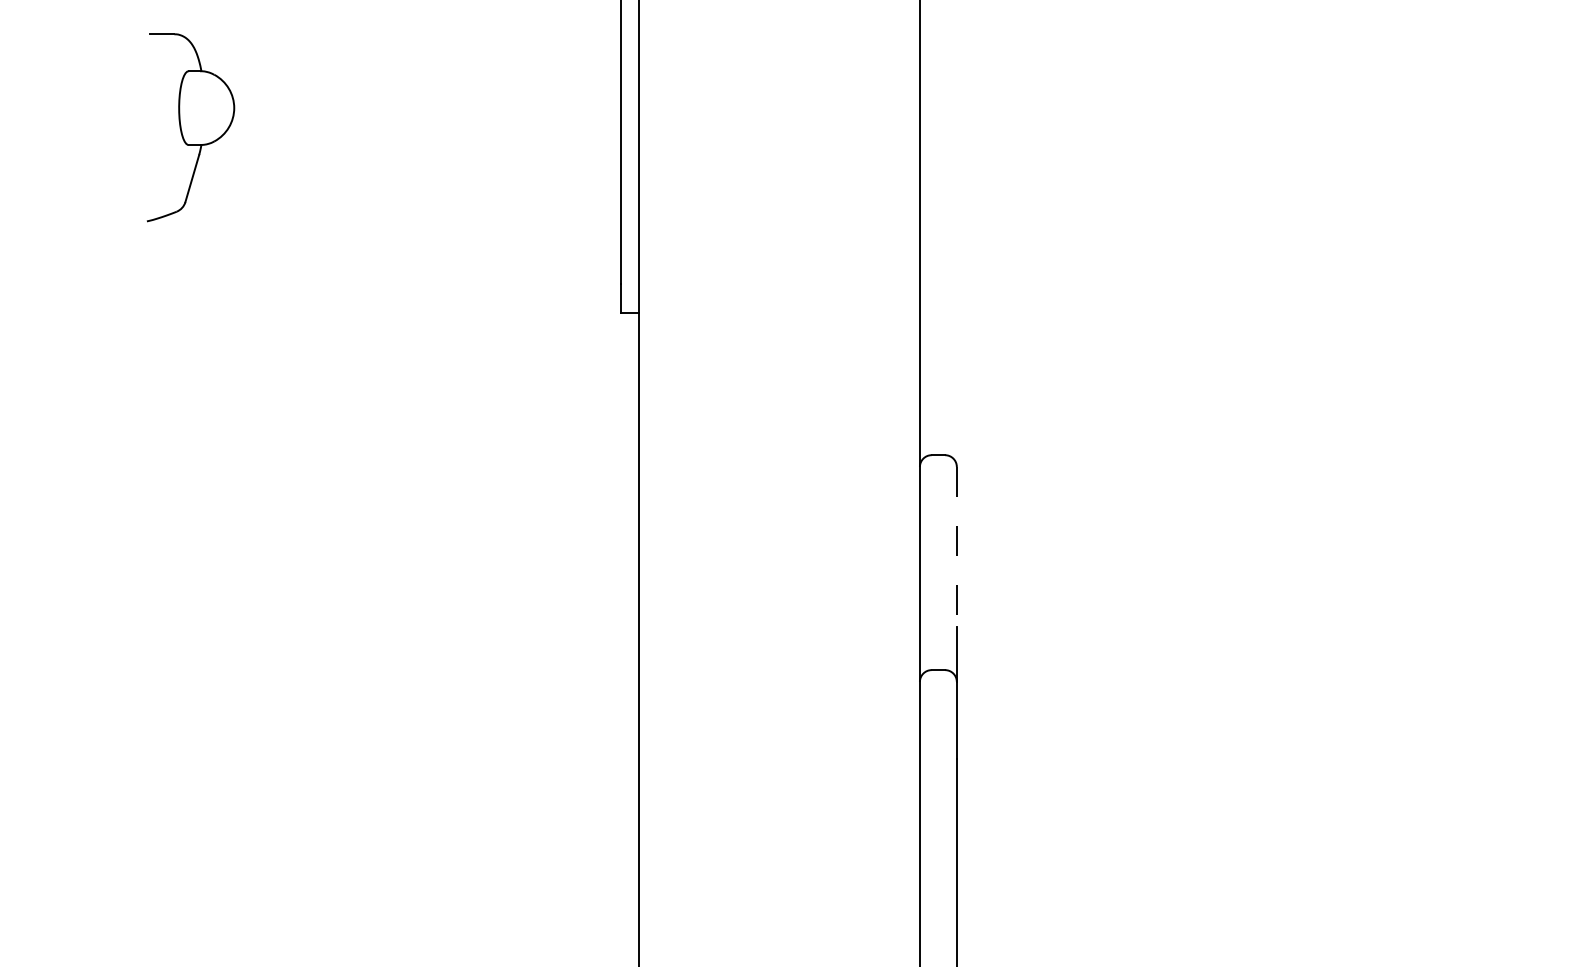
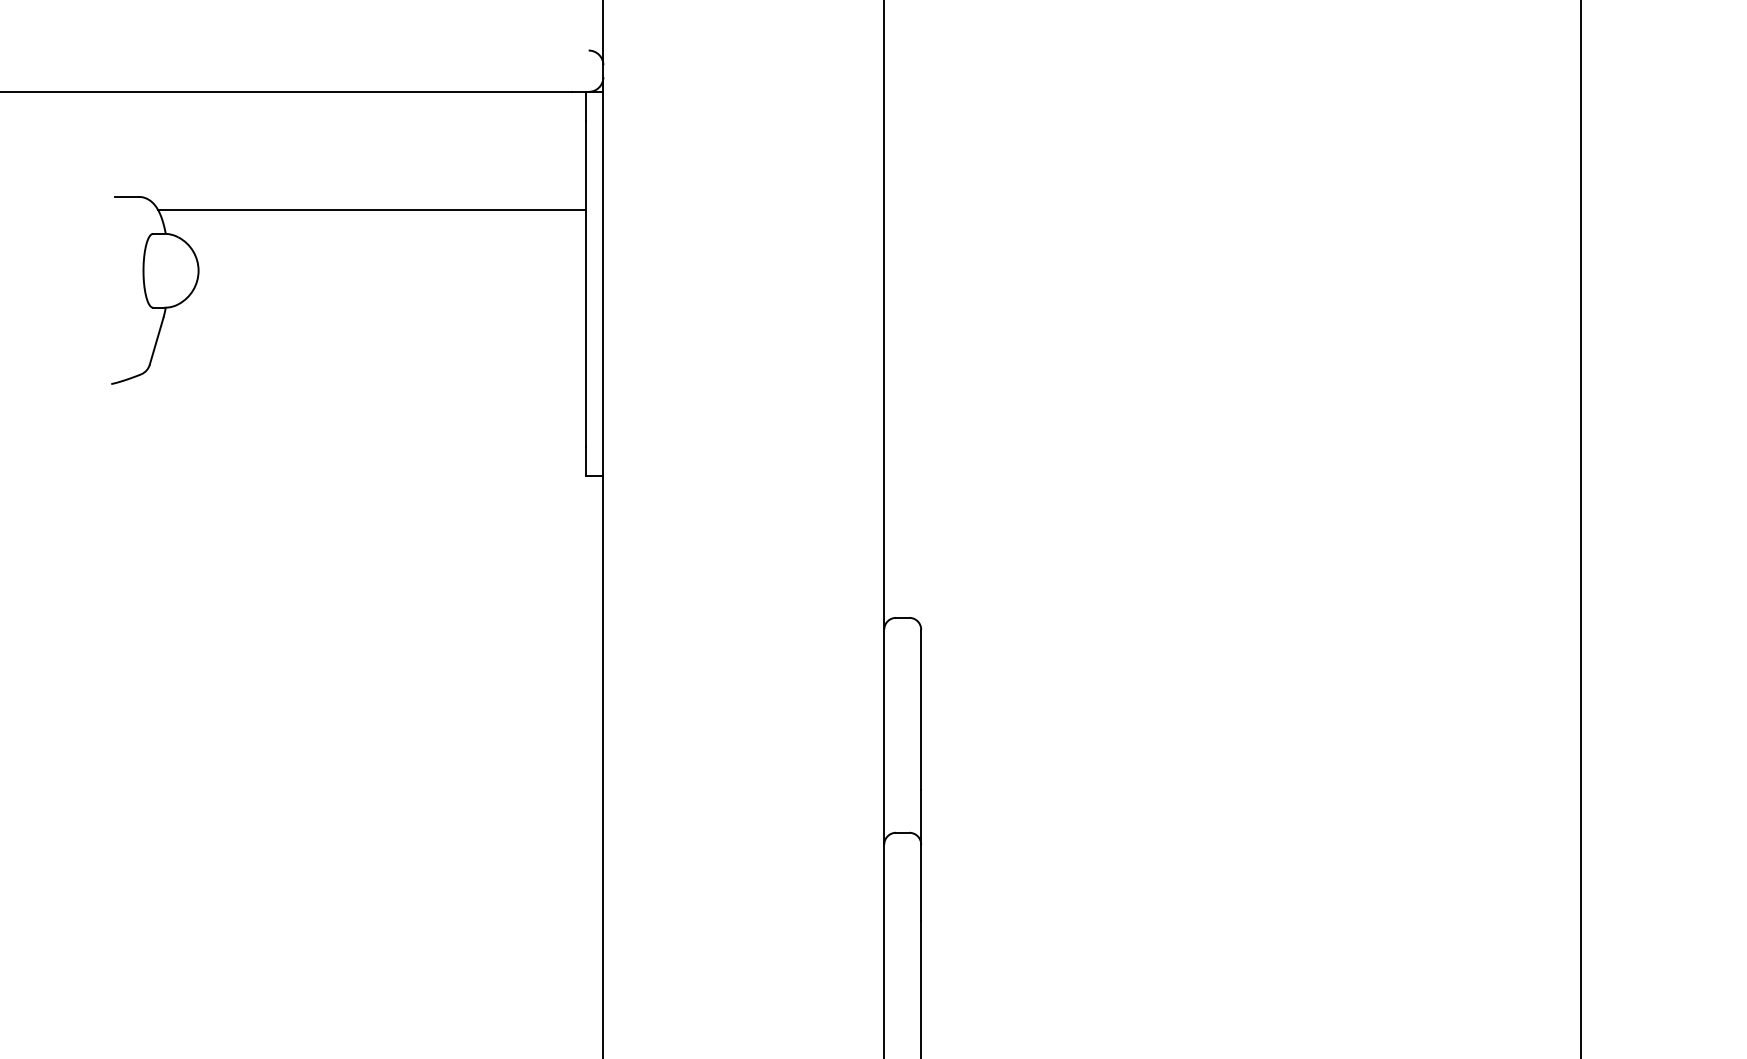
line: (407, 47) -> (371, 210), added
line: (957, 547) -> (921, 710), dashed -> solid

